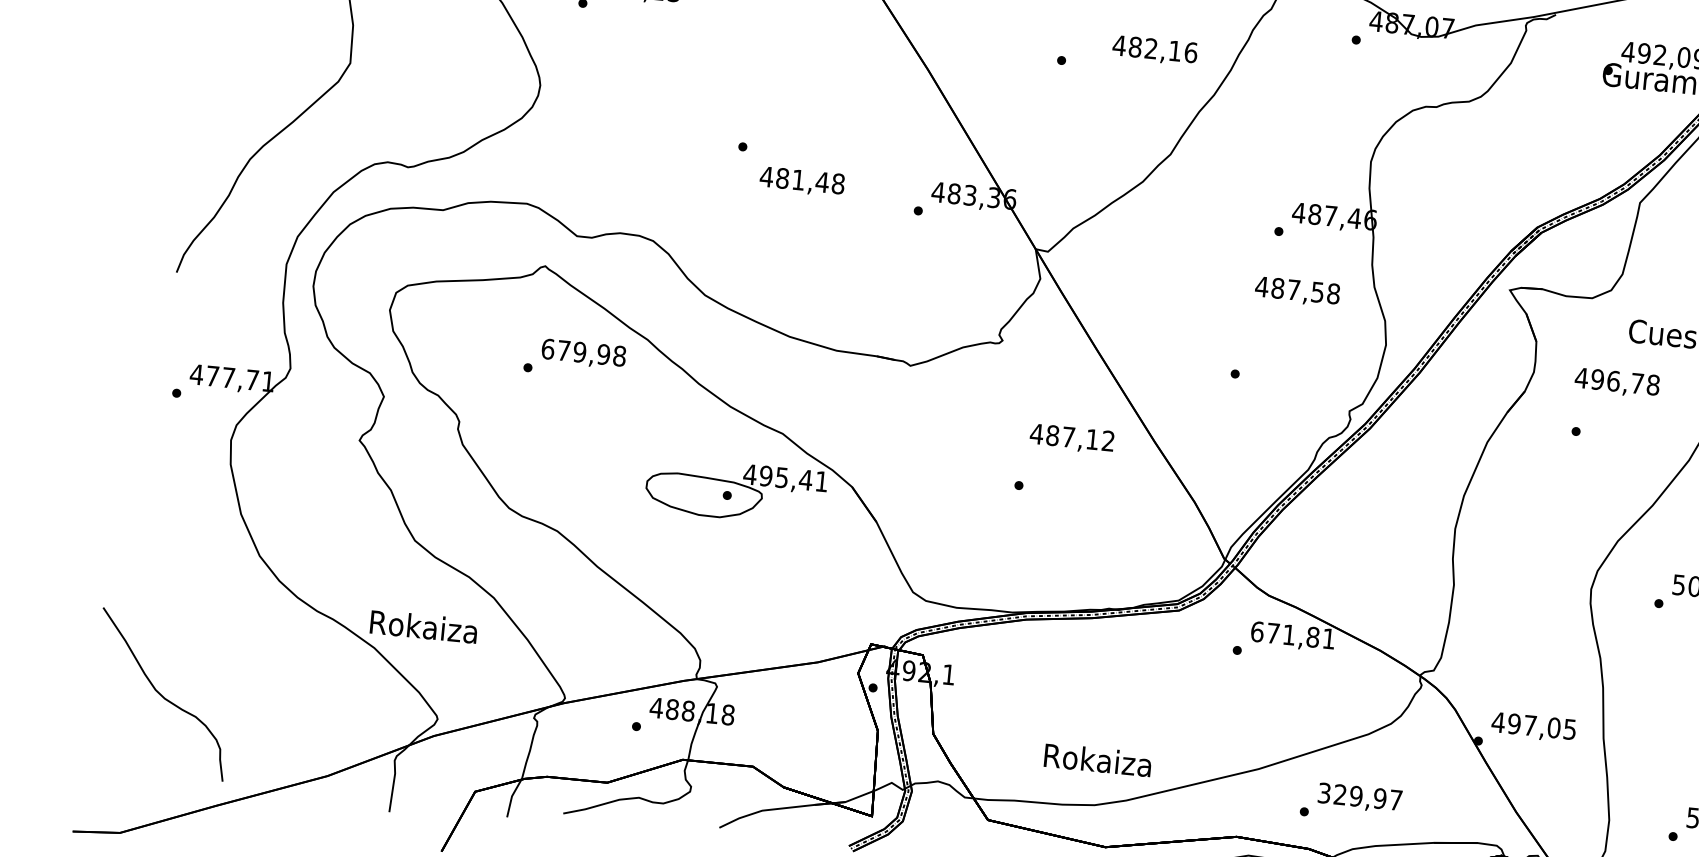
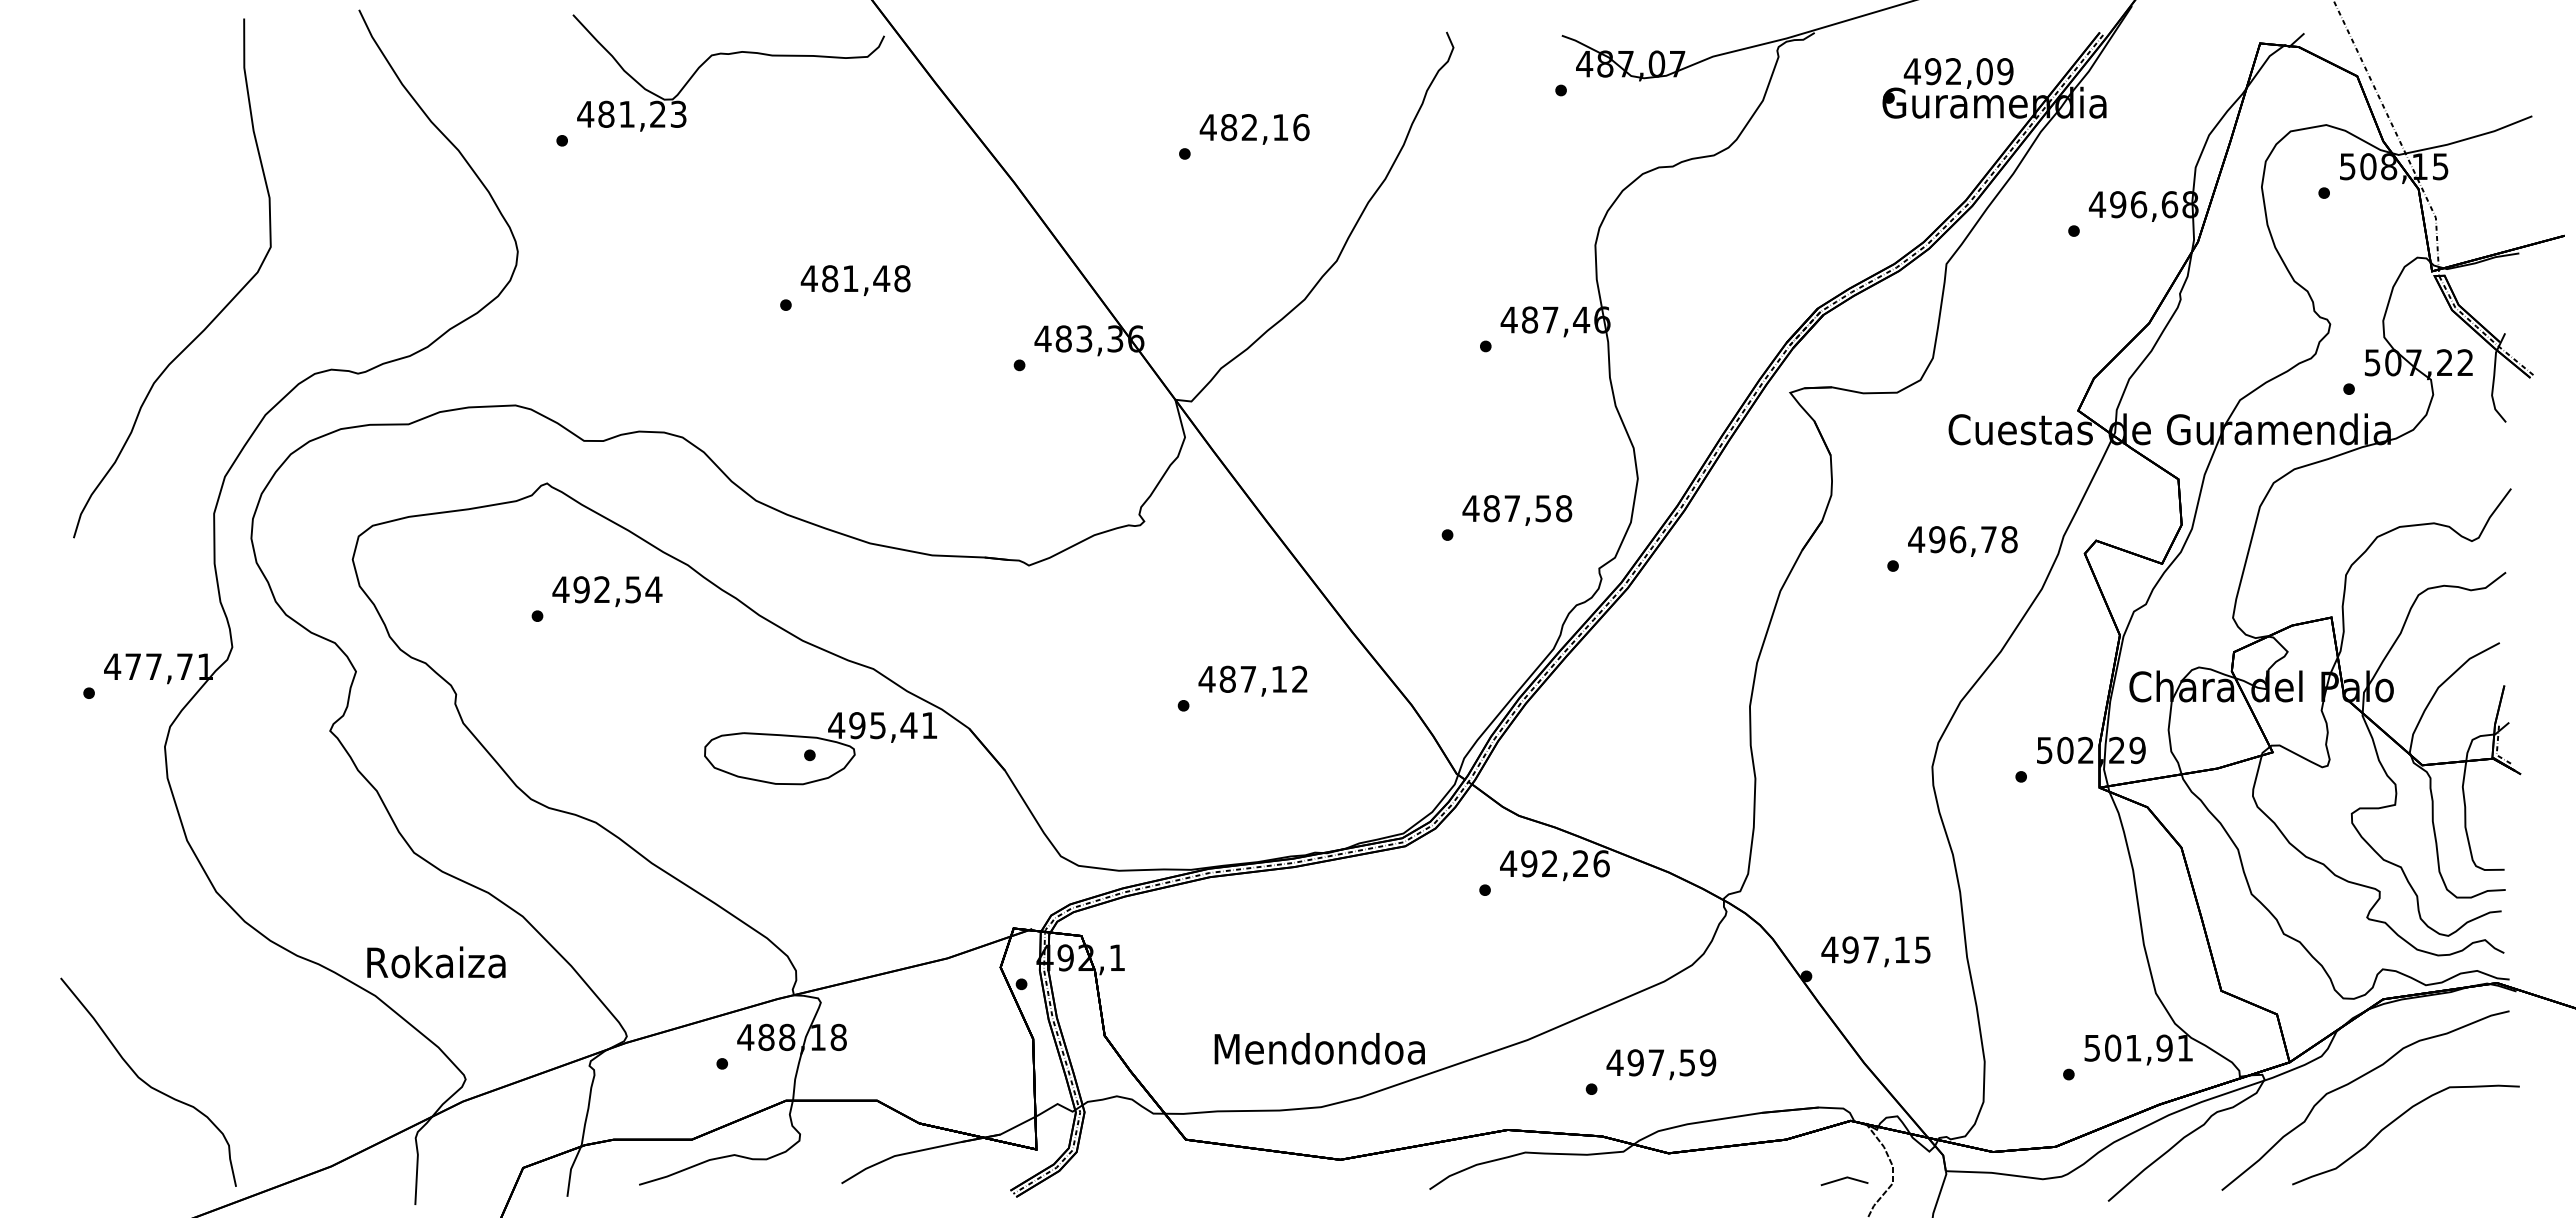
text: (1154, 50) -> (1254, 129), moved
text: (802, 181) -> (855, 280), moved
text: (1297, 291) -> (1517, 510), moved
text: (583, 352) -> (607, 589), 679,98 -> 492,54
text: (1616, 382) -> (1962, 541), moved
text: (1071, 438) -> (1252, 680), moved
text: (1292, 635) -> (1554, 863), 671,81 -> 492,26
curve: (161, 694) -> (146, 1082), moved
text: (1554, 727) -> (1902, 949), 497,05 -> 497,15
text: (1097, 759) -> (1319, 1048), Rokaiza -> Mendondoa
text: (1360, 796) -> (1661, 1062), 329,97 -> 497,59

